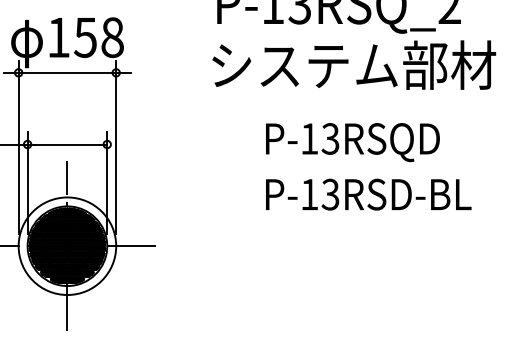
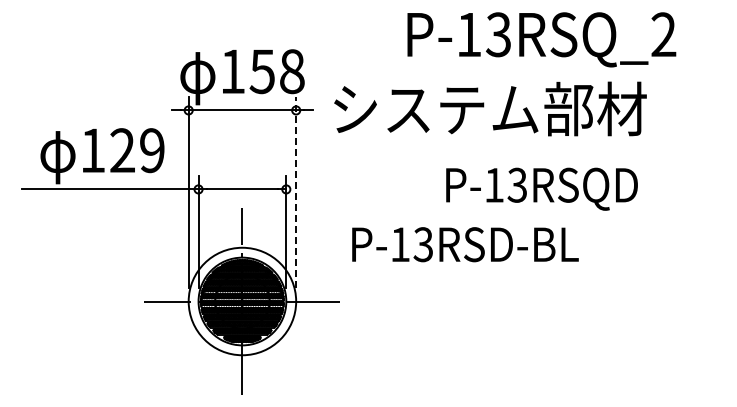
text: (354, 64) -> (490, 108), moved
text: (352, 141) -> (541, 188), moved
line: (116, 147) -> (296, 192), solid -> dashed
text: (368, 194) -> (465, 244), moved

